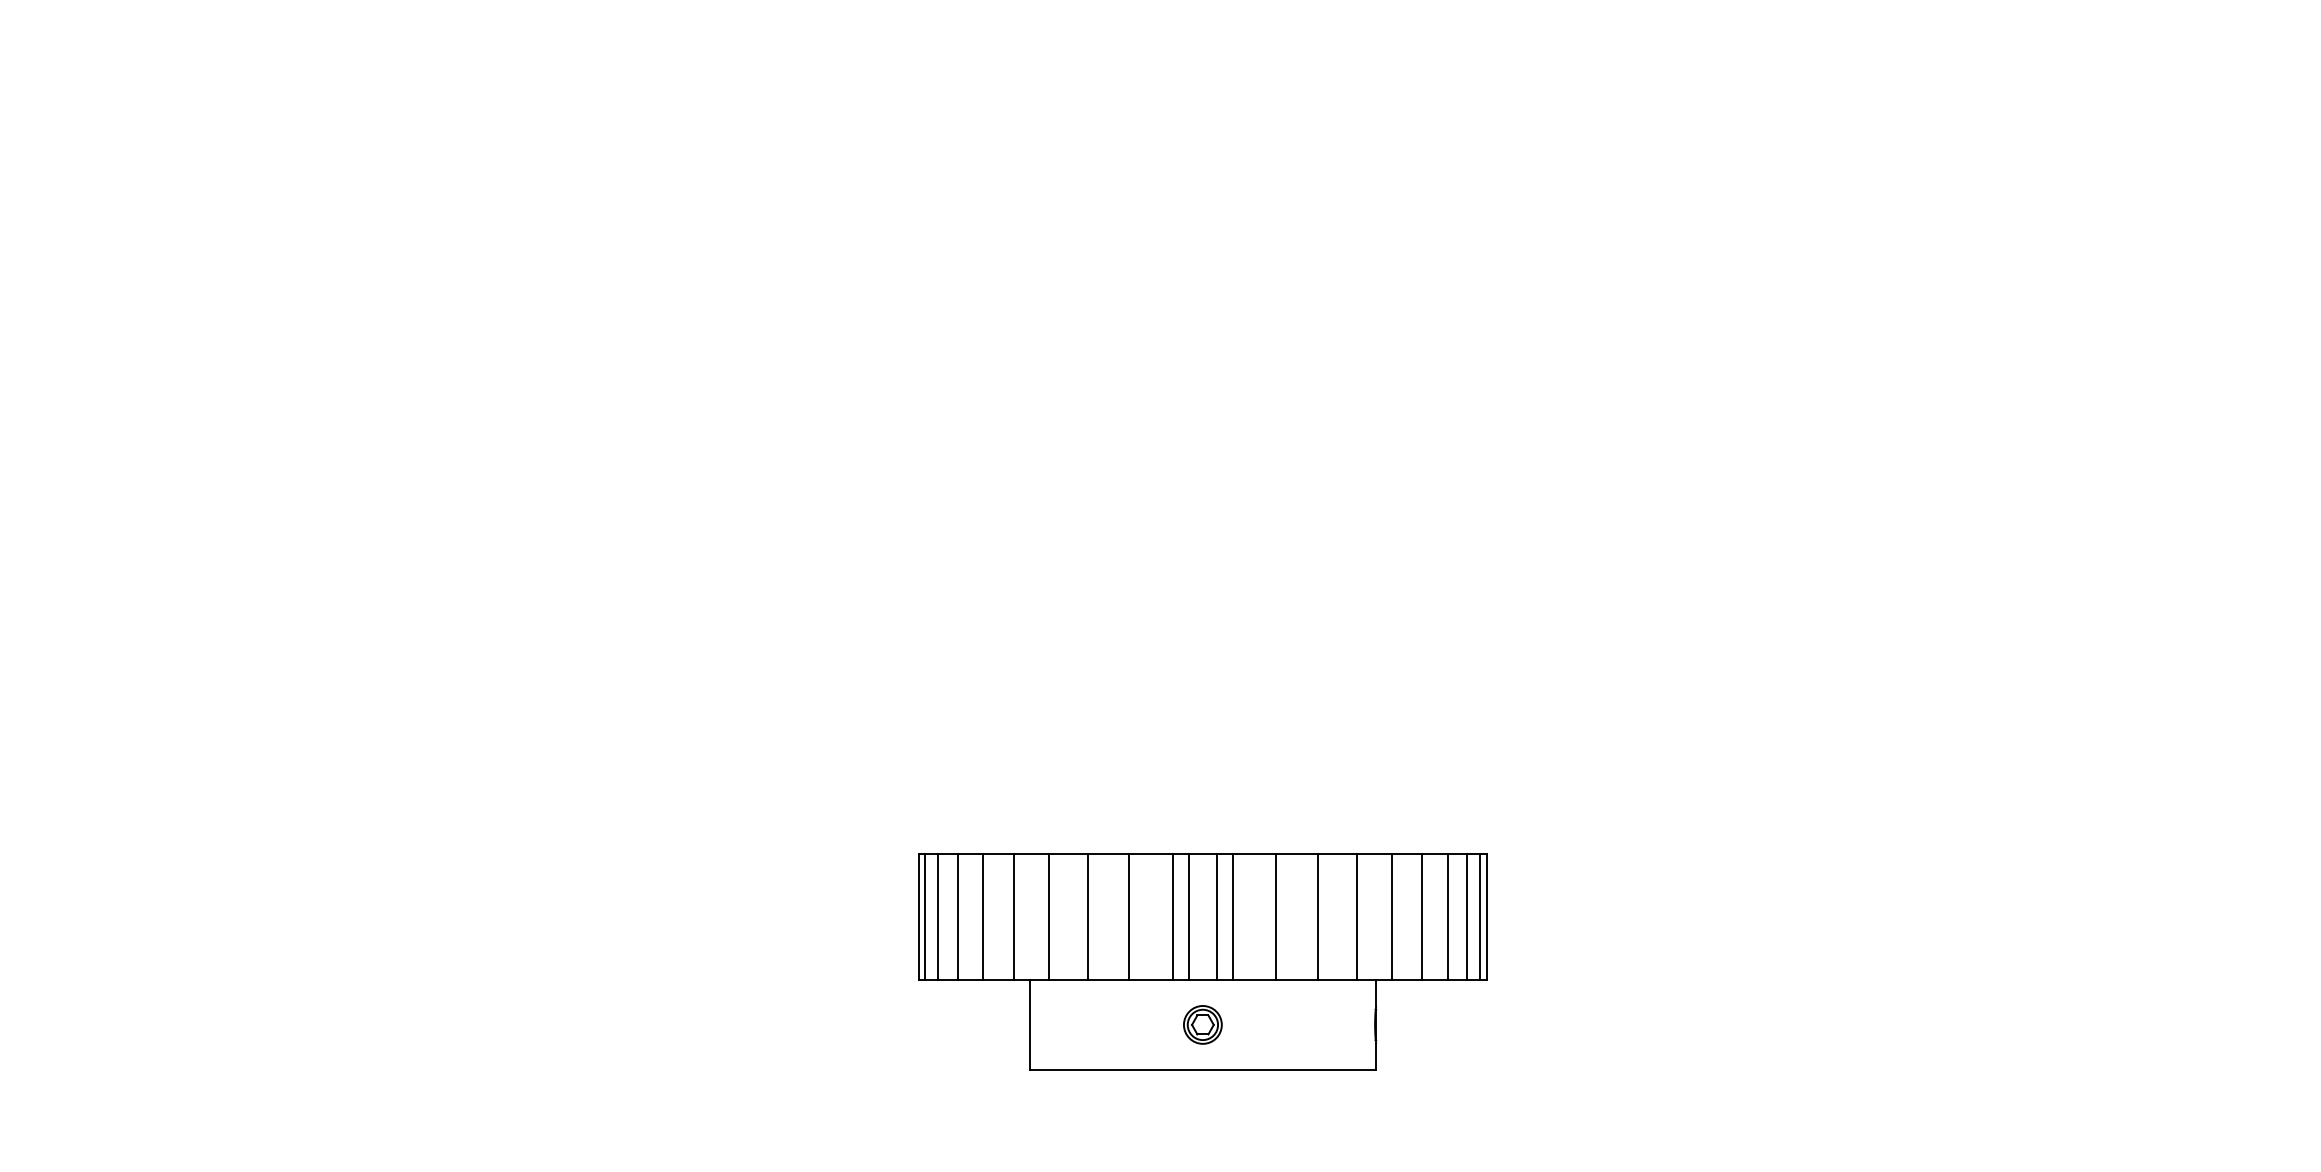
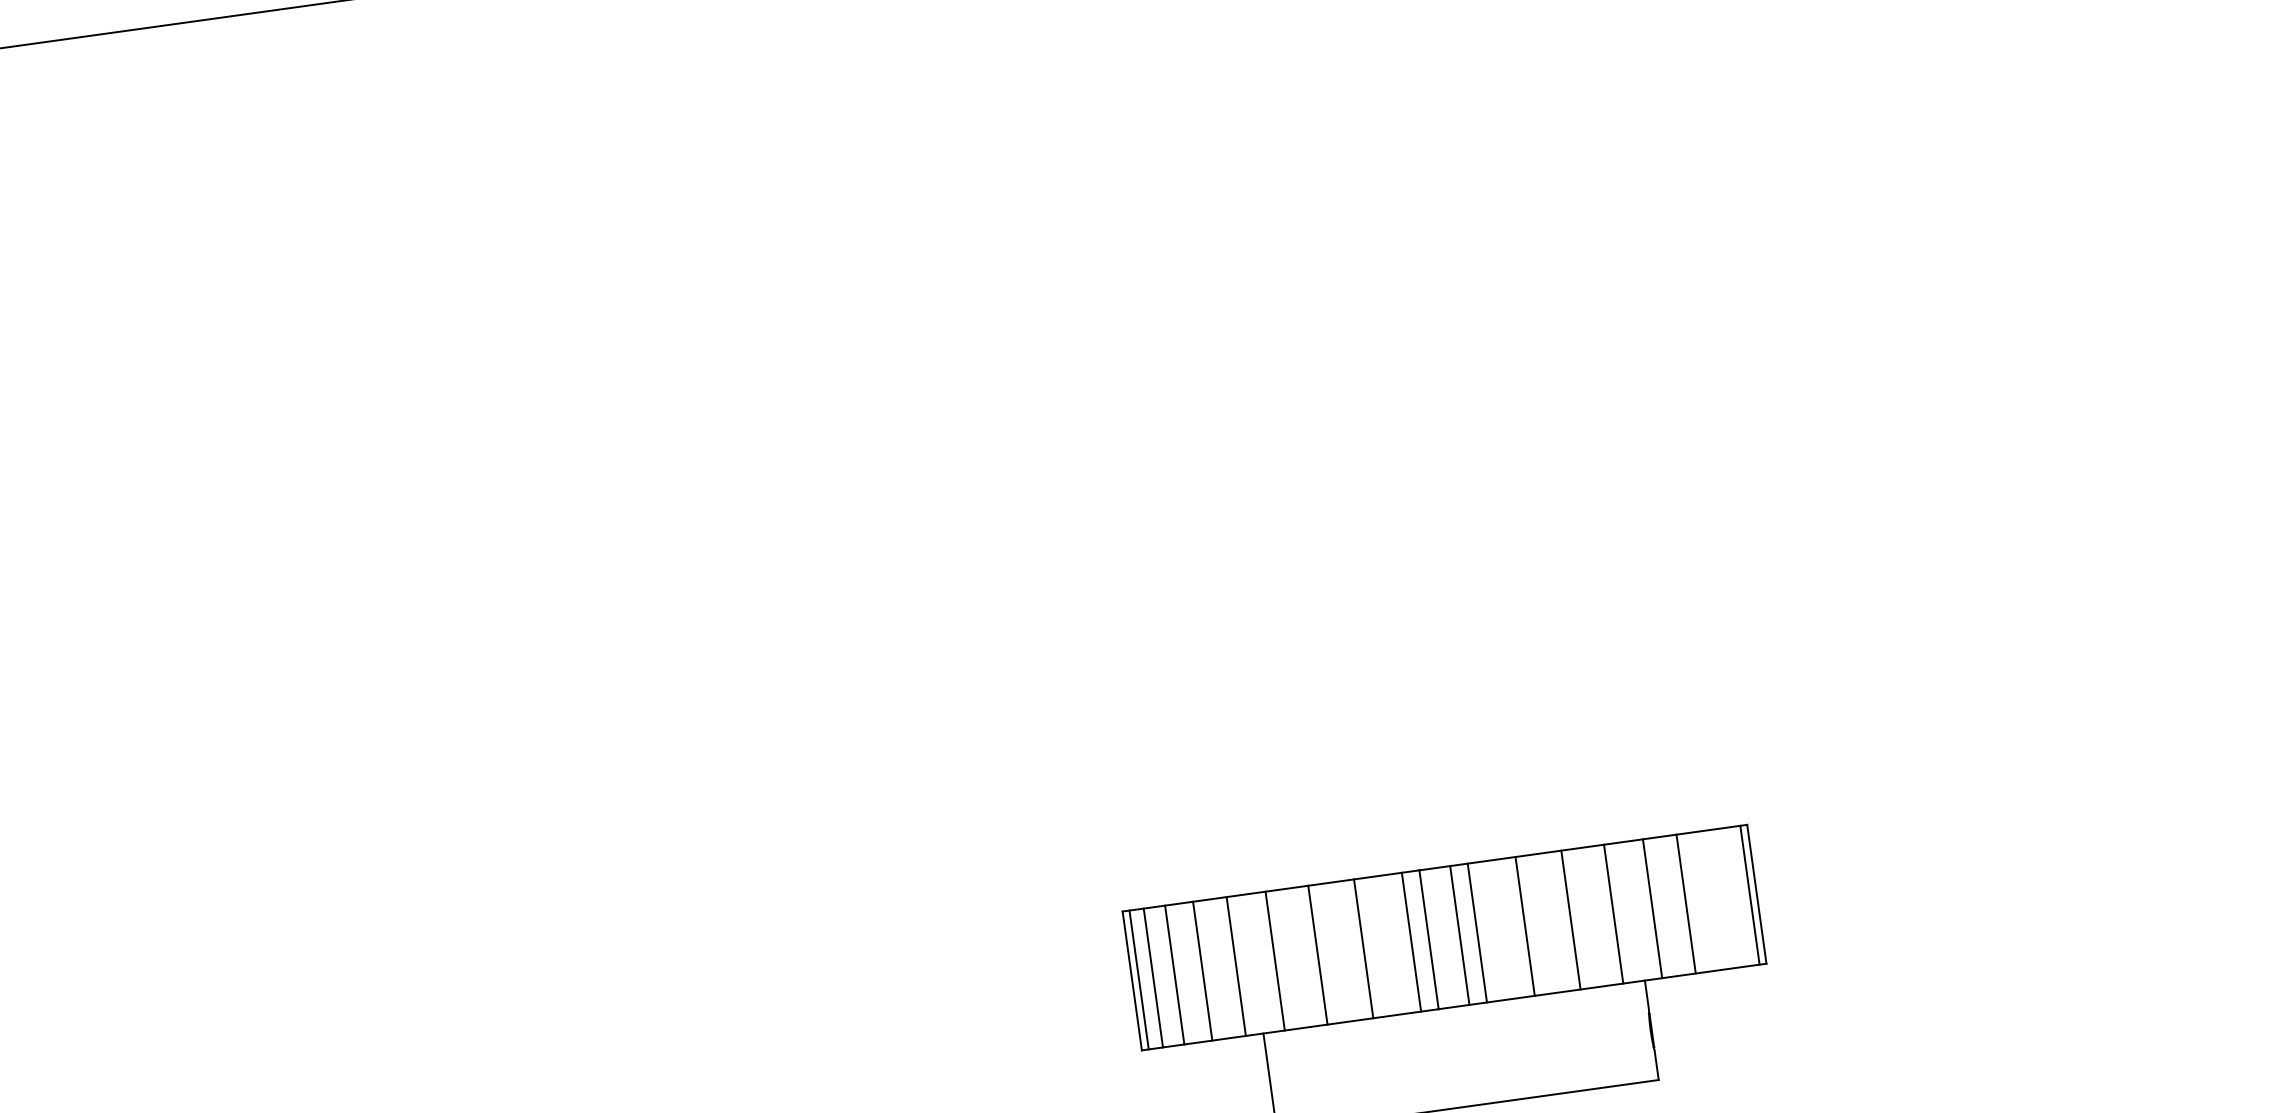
line: (1447, 916) -> (1713, 900), removed
line: (1467, 916) -> (1735, 897), removed
part: (1202, 1024) -> (1460, 1056), removed

